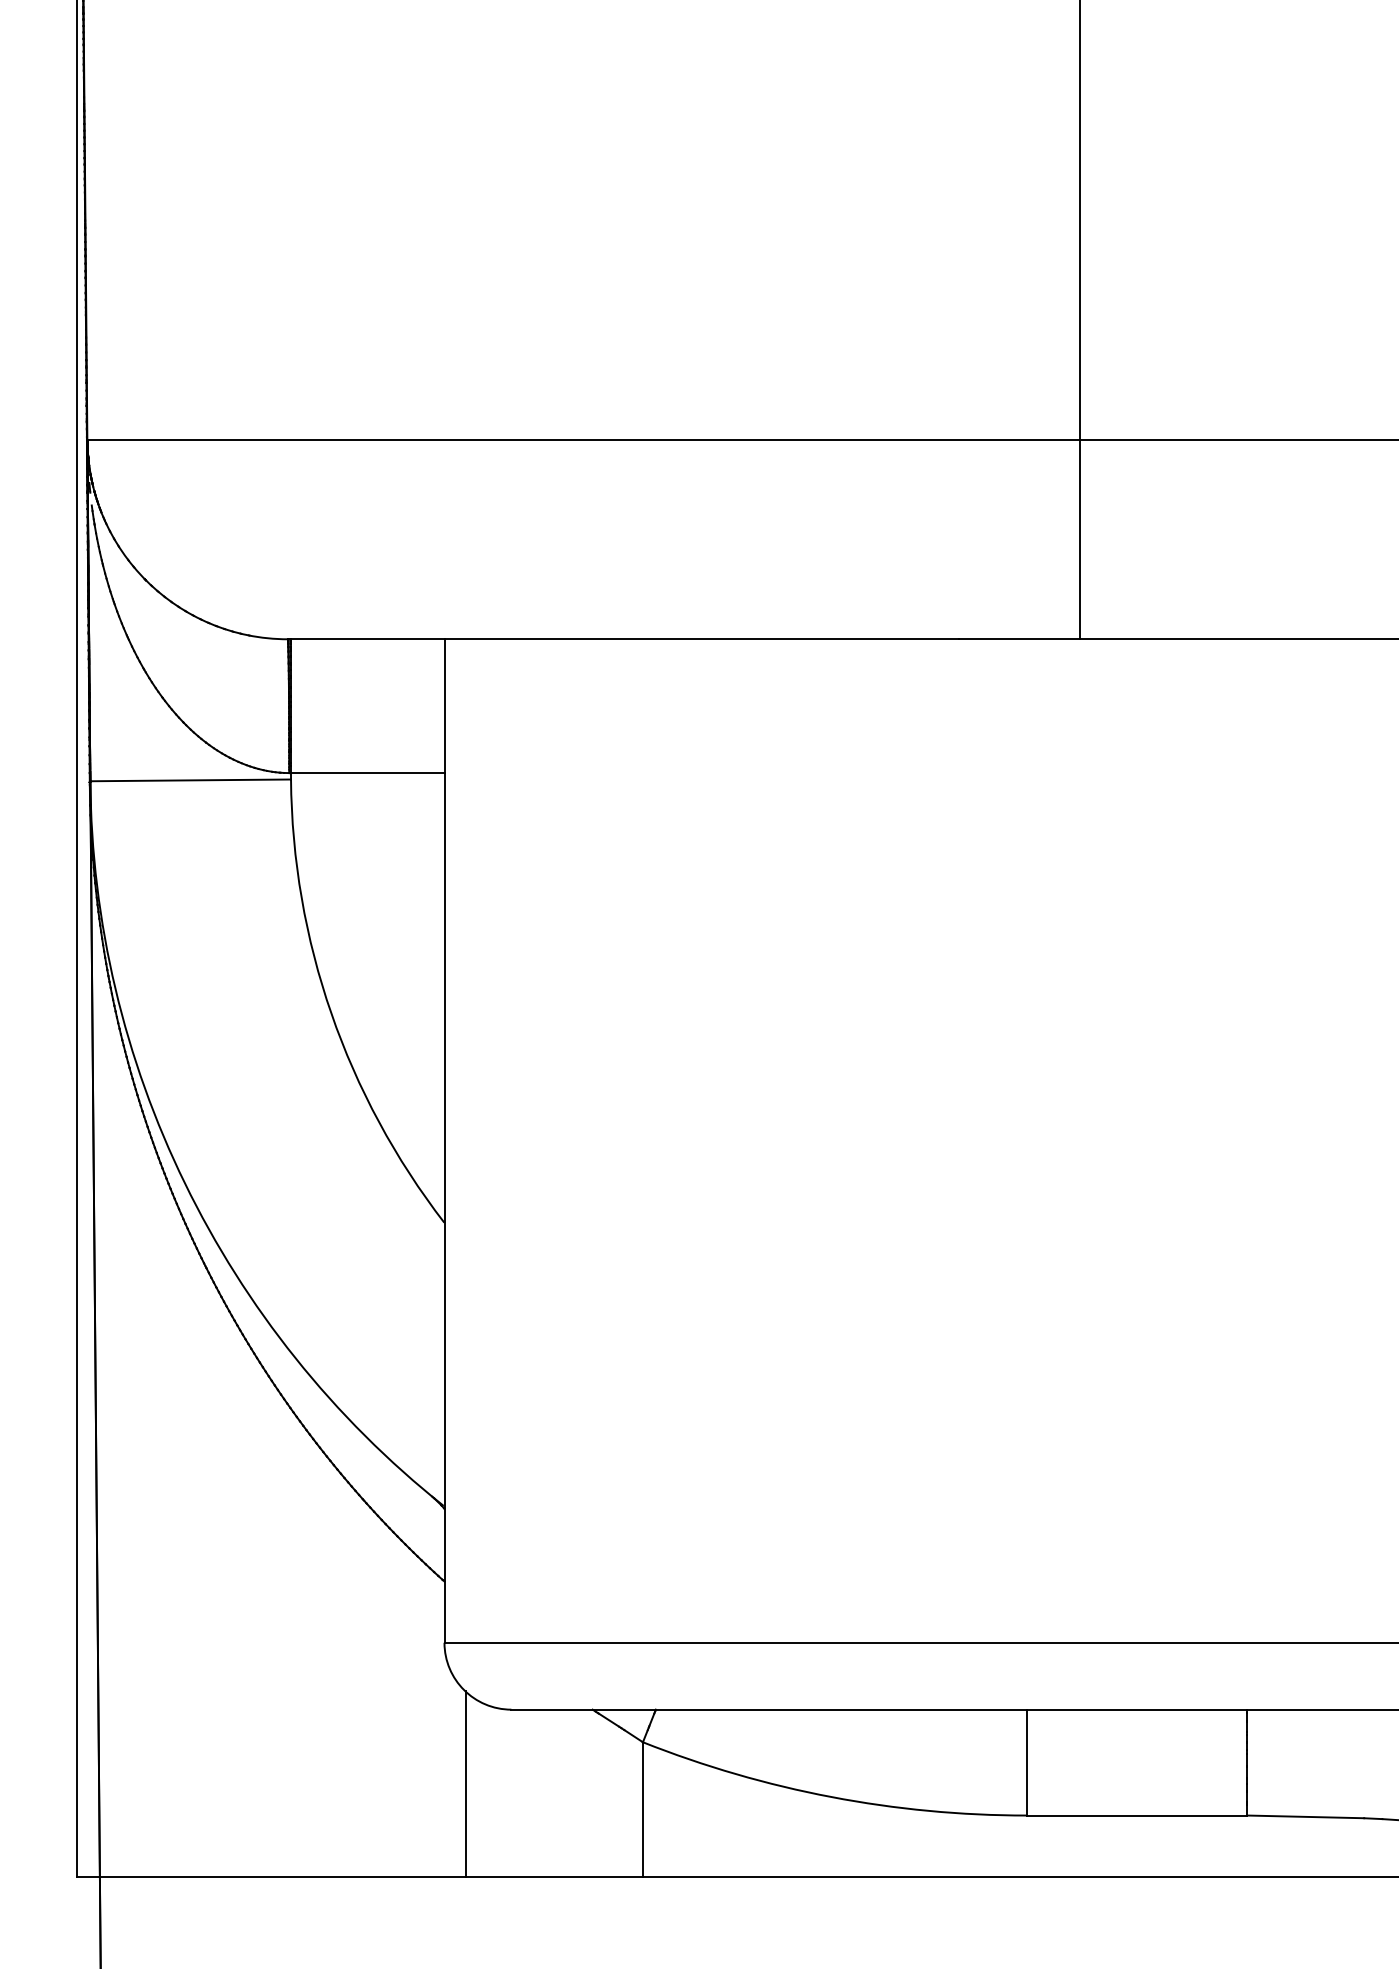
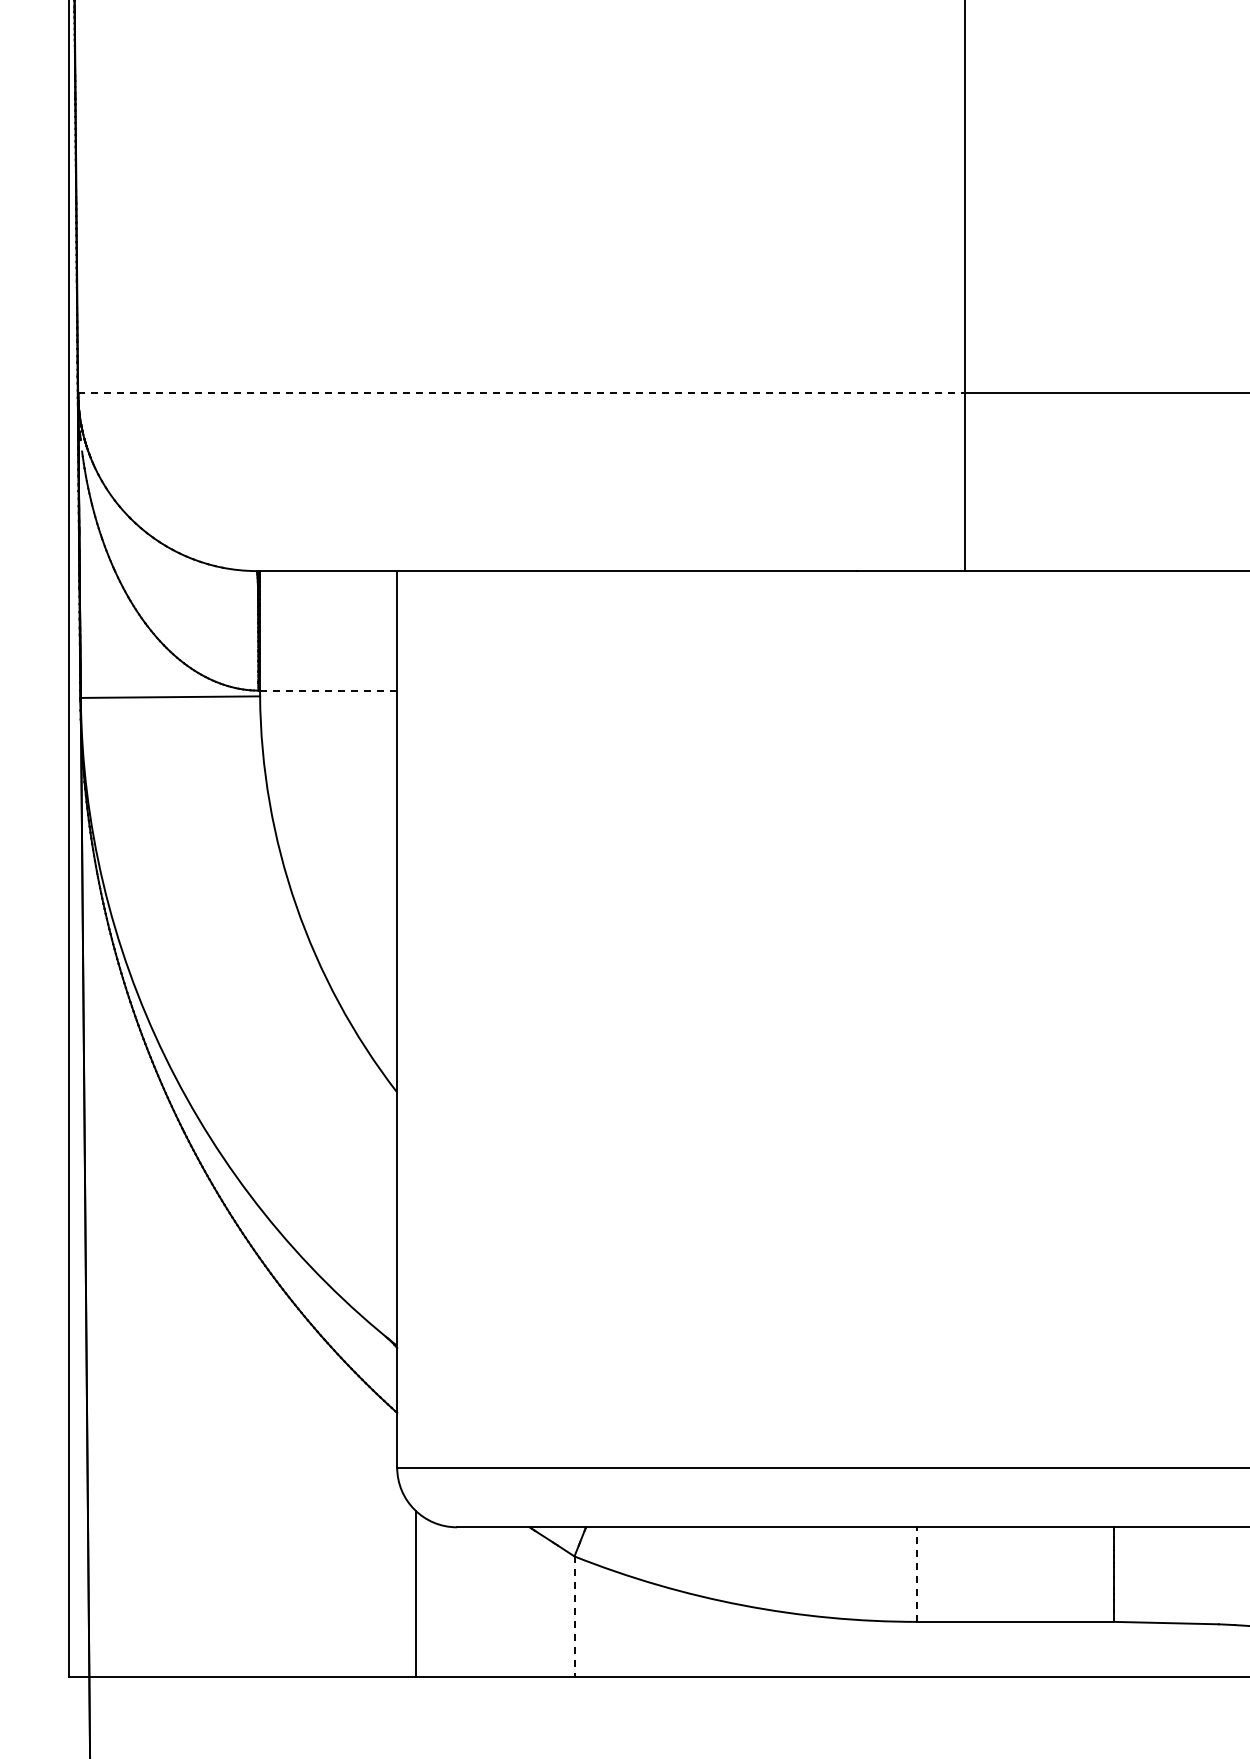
line: (584, 440) -> (522, 393), solid -> dashed
line: (367, 772) -> (328, 690), solid -> dashed
line: (1026, 1762) -> (917, 1574), solid -> dashed
line: (642, 1810) -> (574, 1617), solid -> dashed

